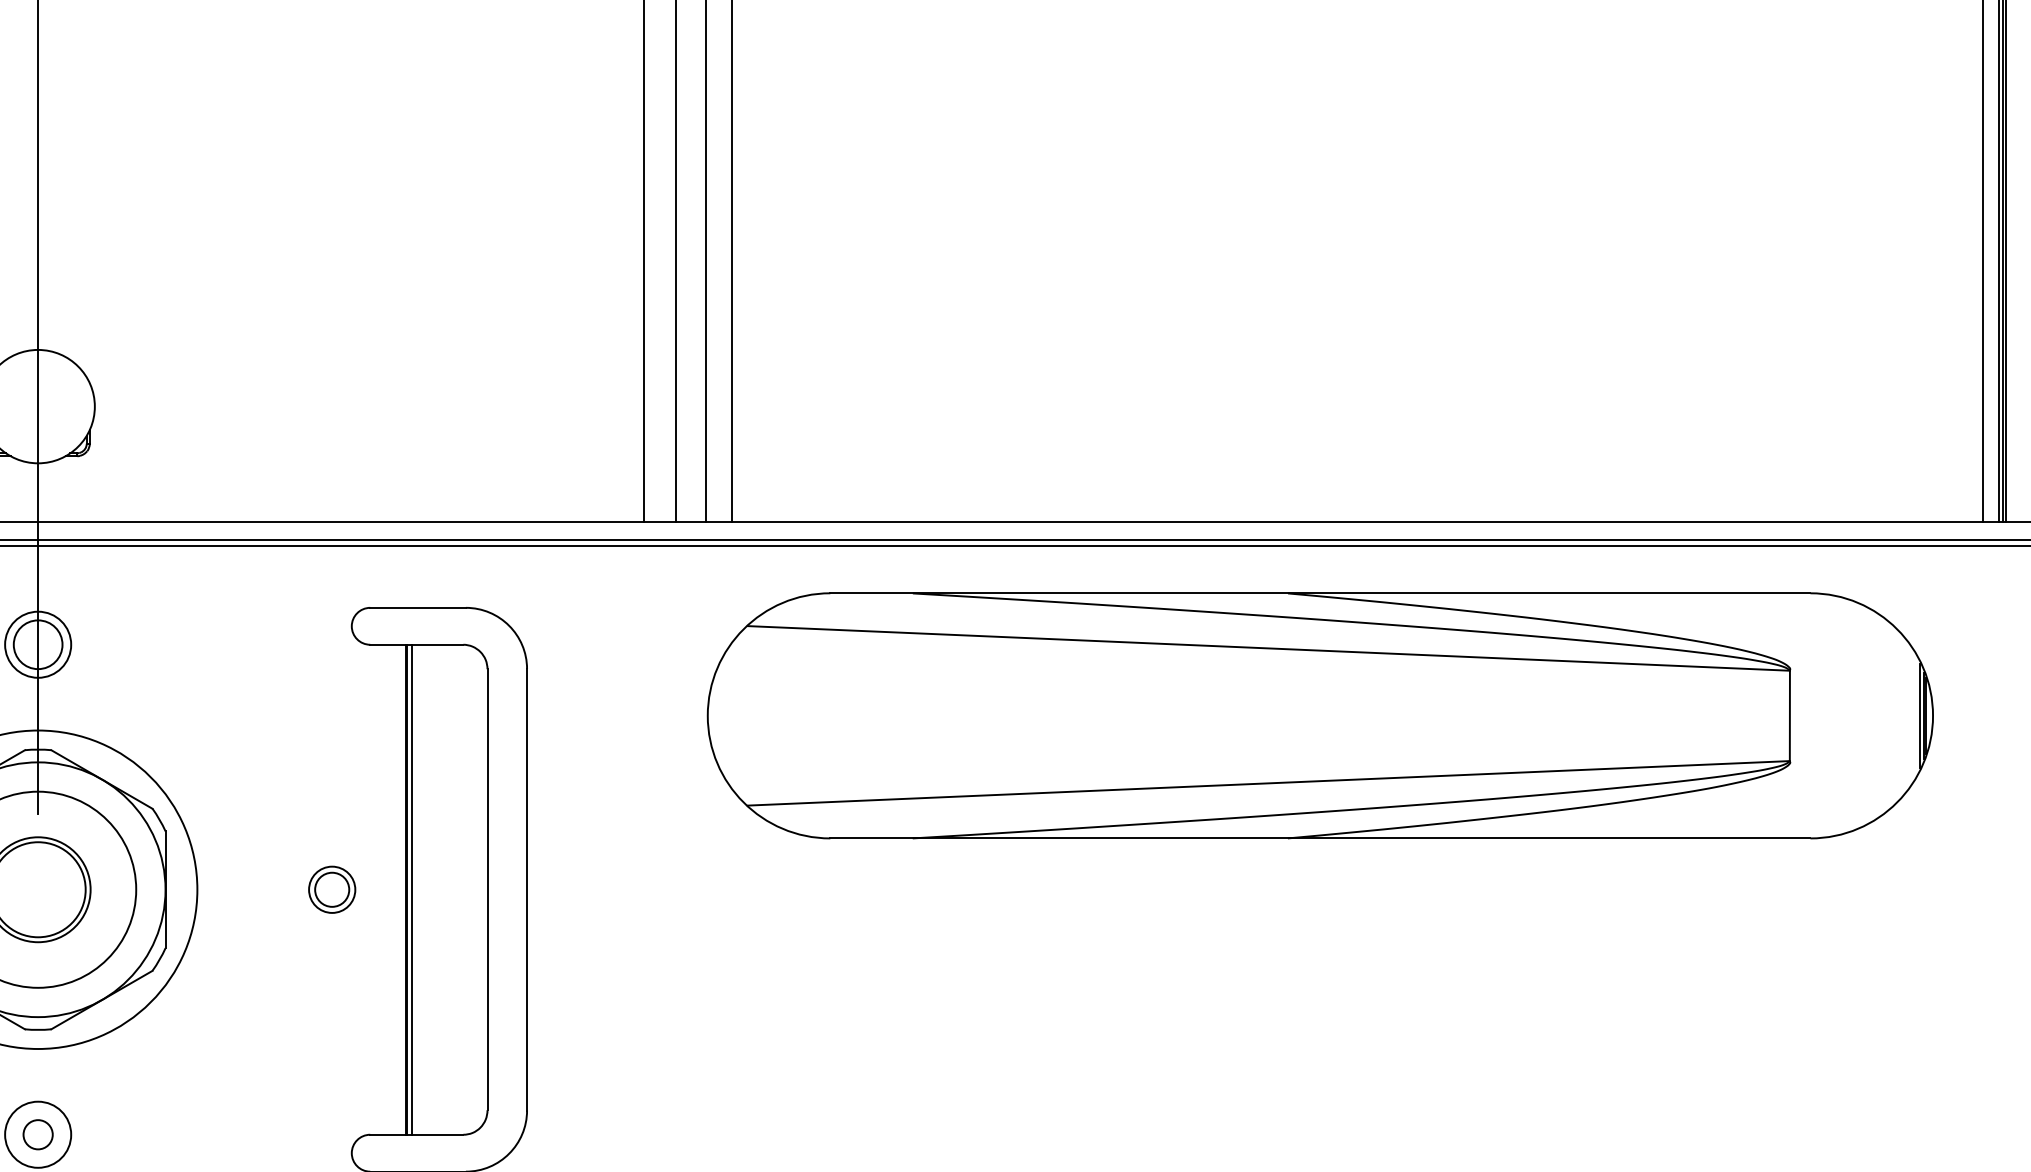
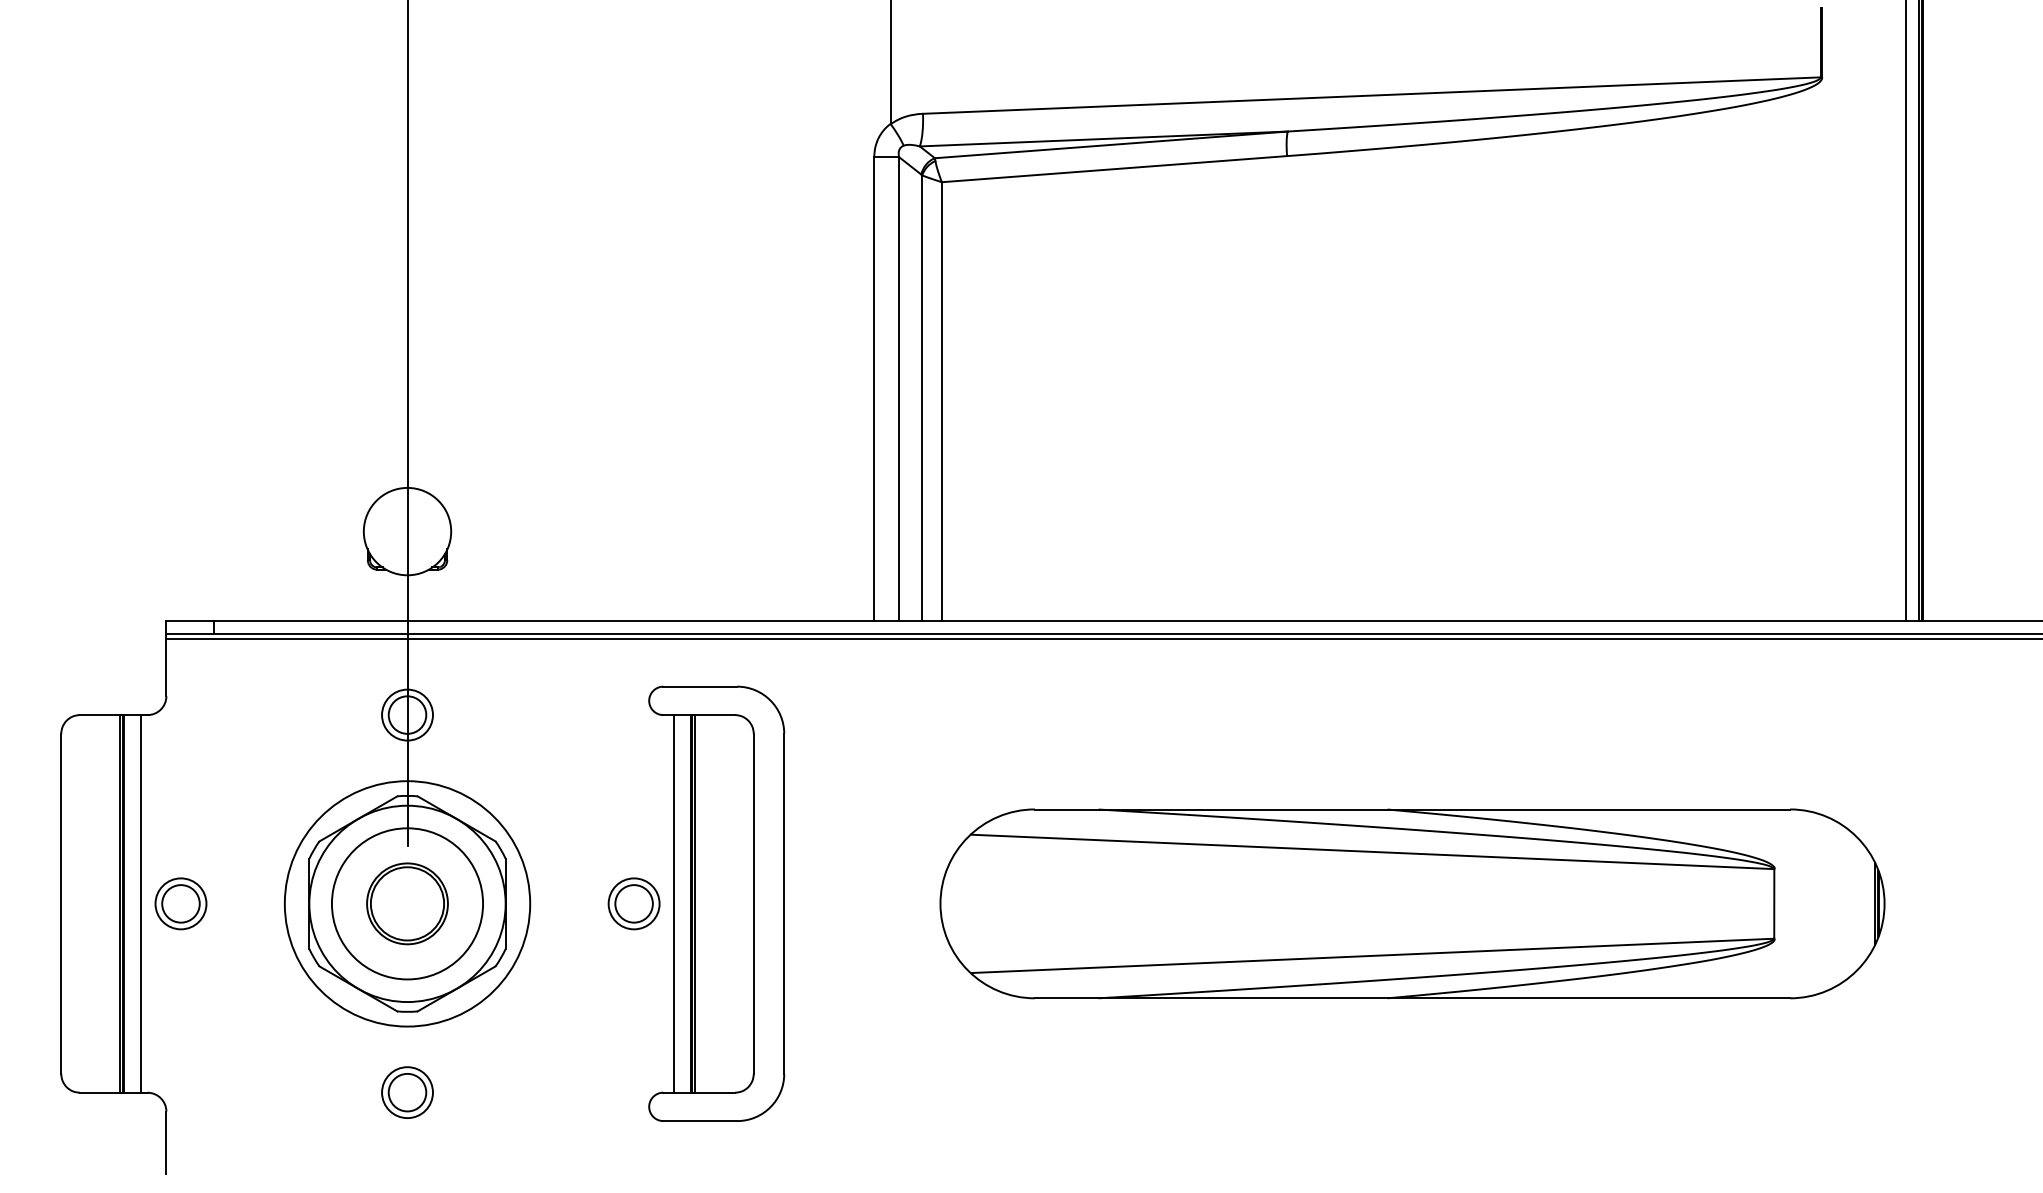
part: (1320, 715) -> (1412, 903), moved
part: (331, 889) -> (633, 903), size x1.43
line: (383, 889) -> (673, 903), added
circle: (38, 1134) -> (407, 1092), size x1.67

